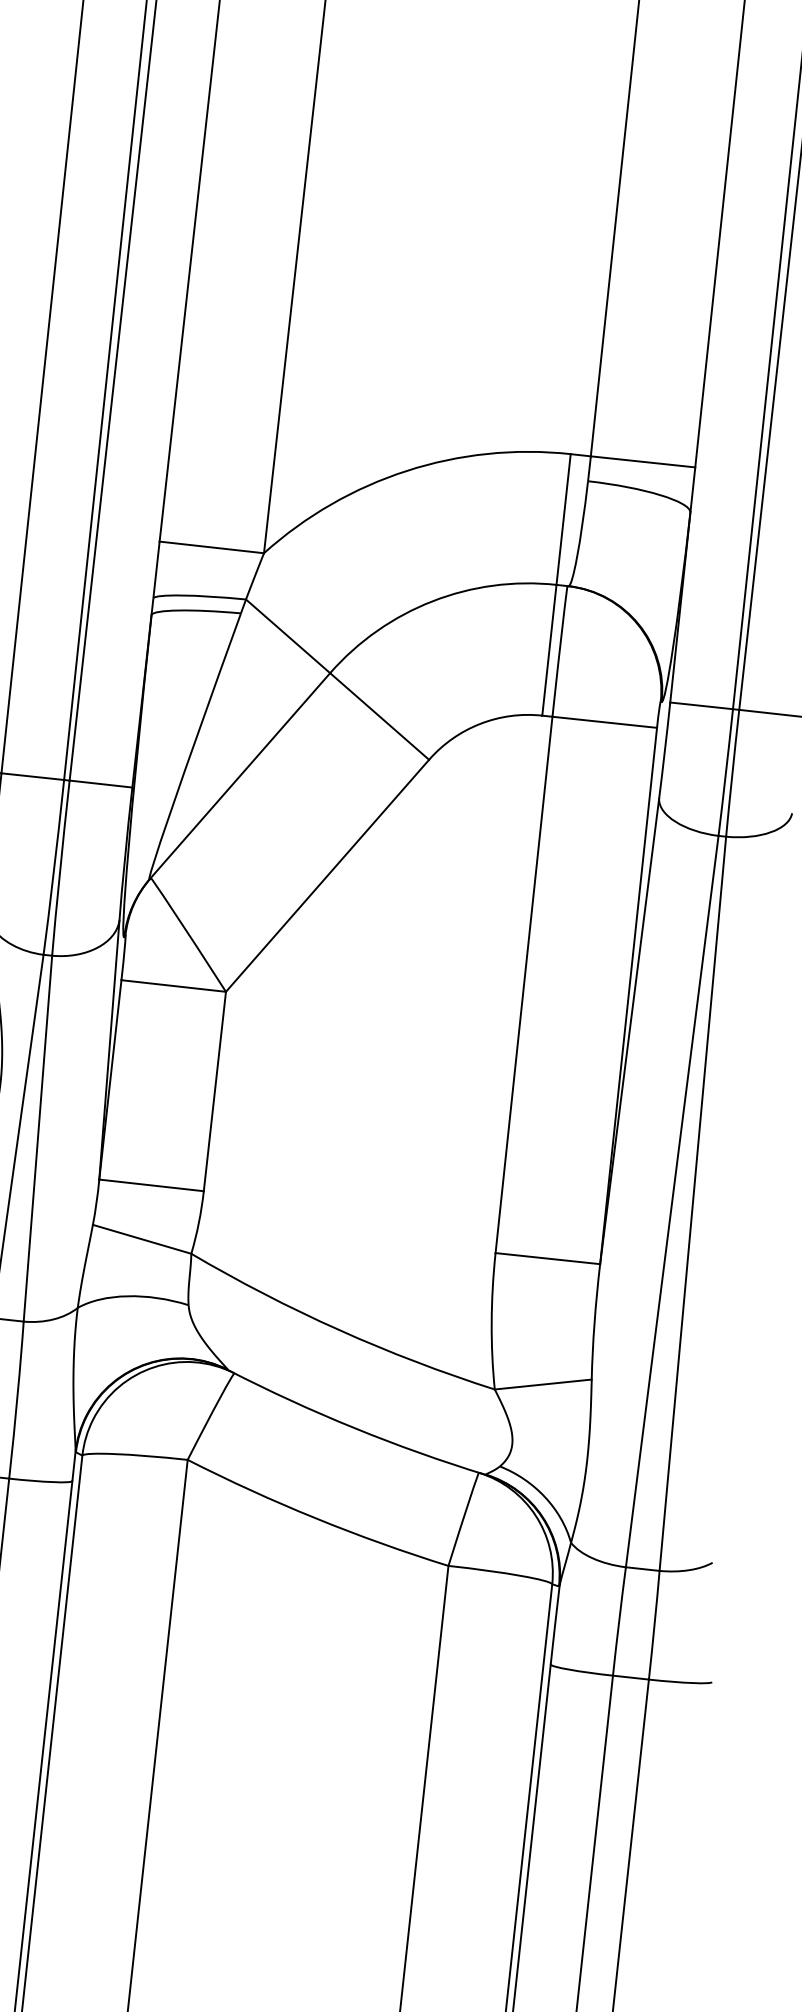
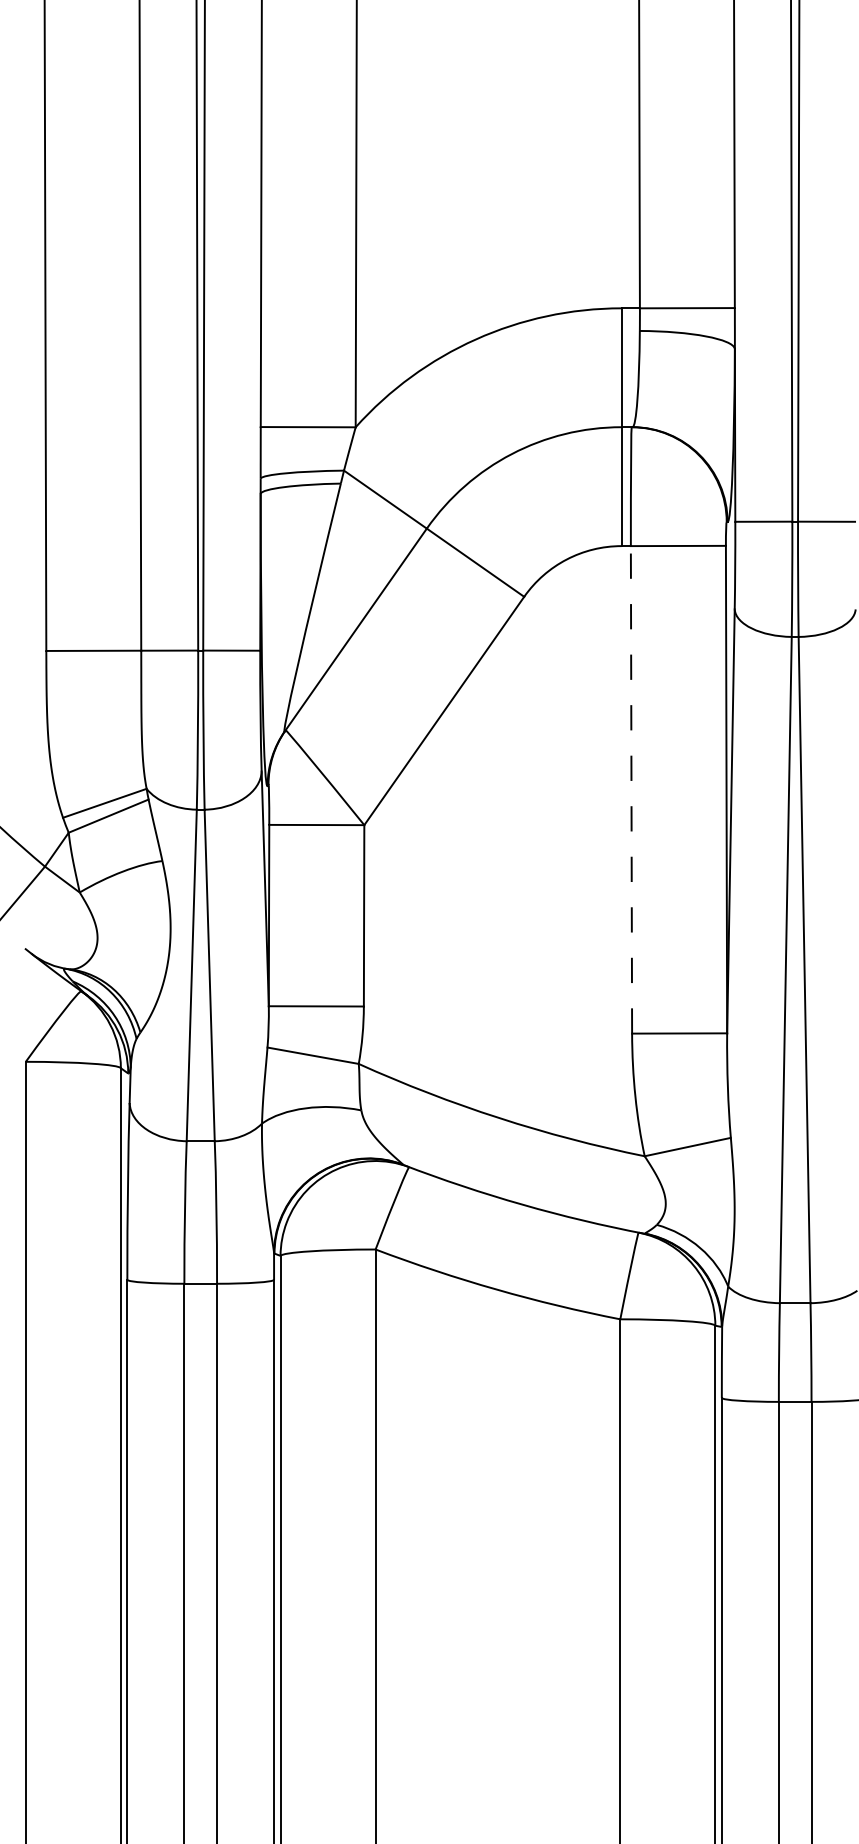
line: (524, 984) -> (631, 789), solid -> dashed

